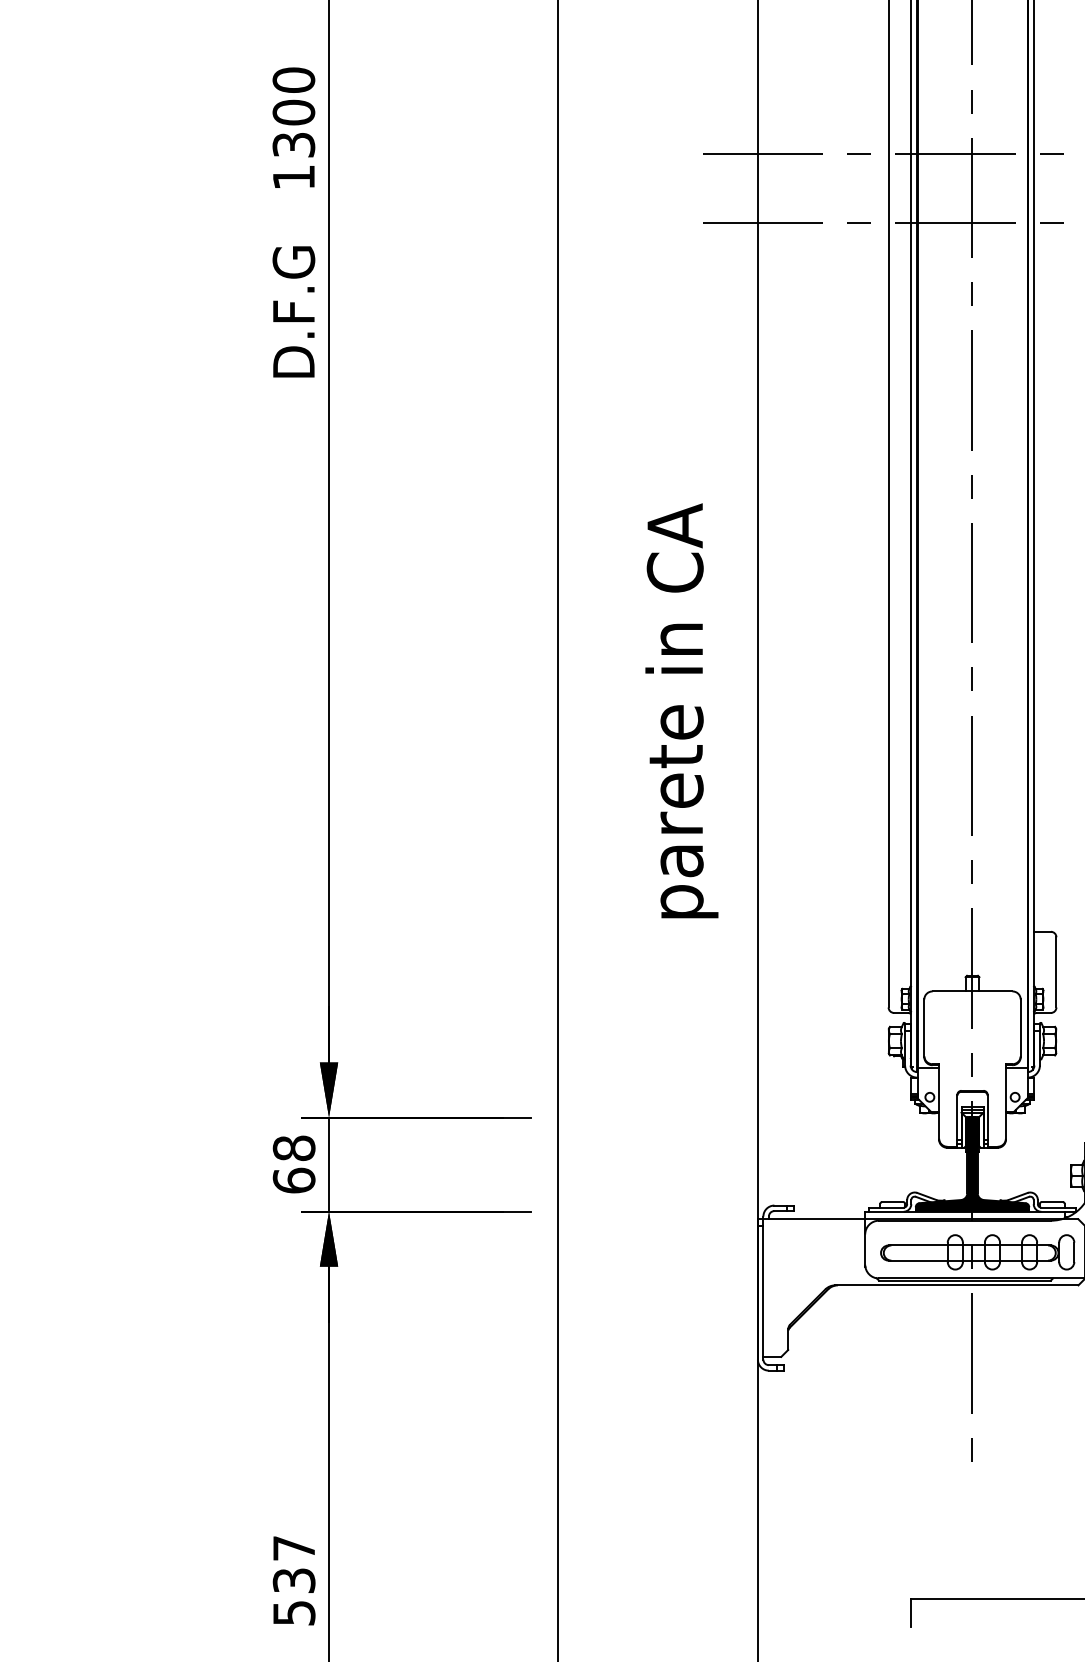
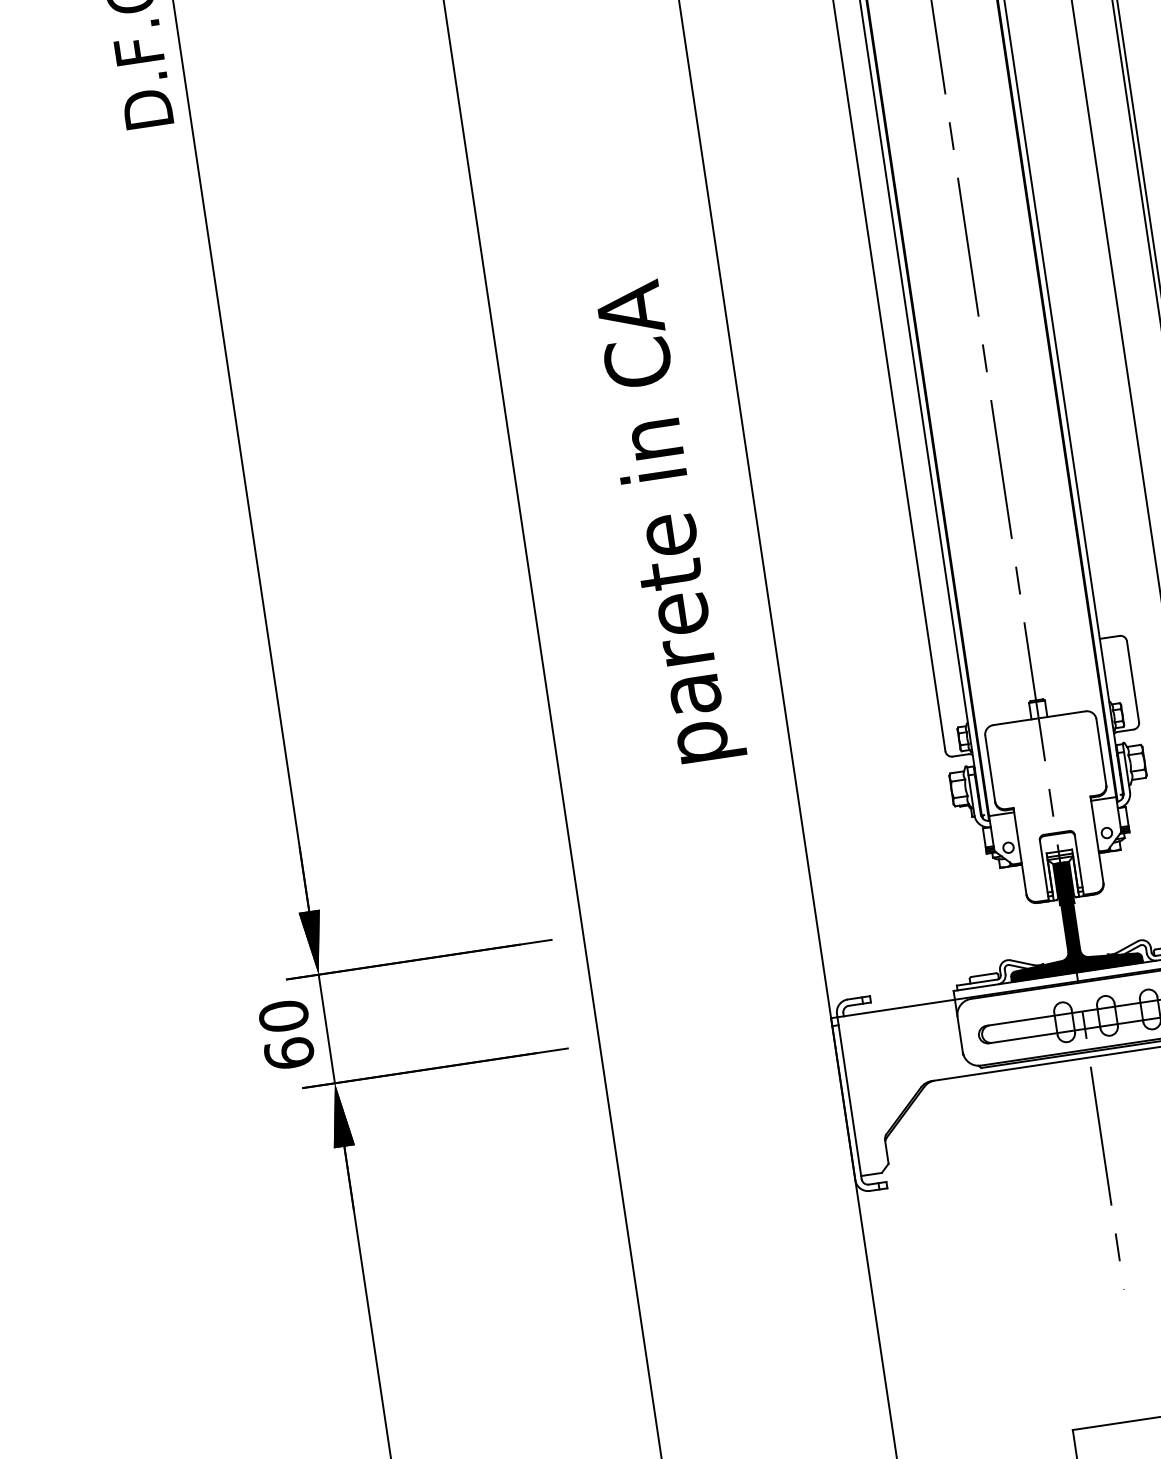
text: (681, 710) -> (669, 521), moved
text: (294, 1148) -> (284, 1016), 68 -> 60

